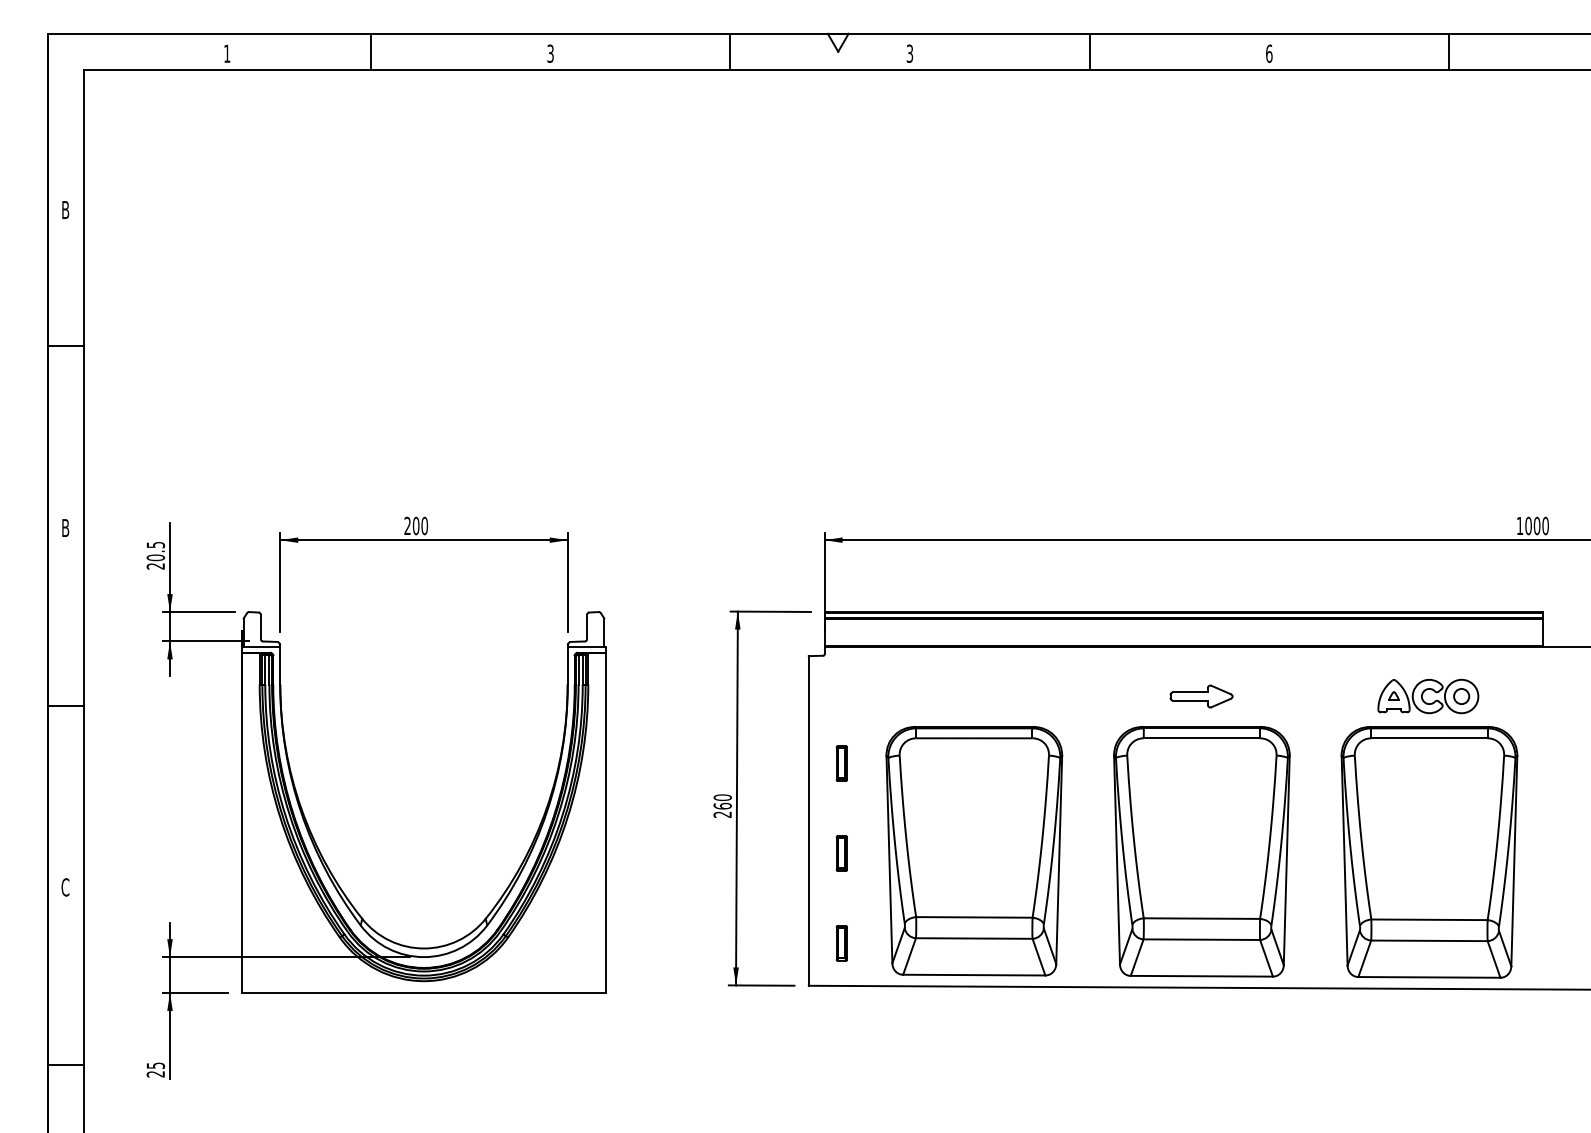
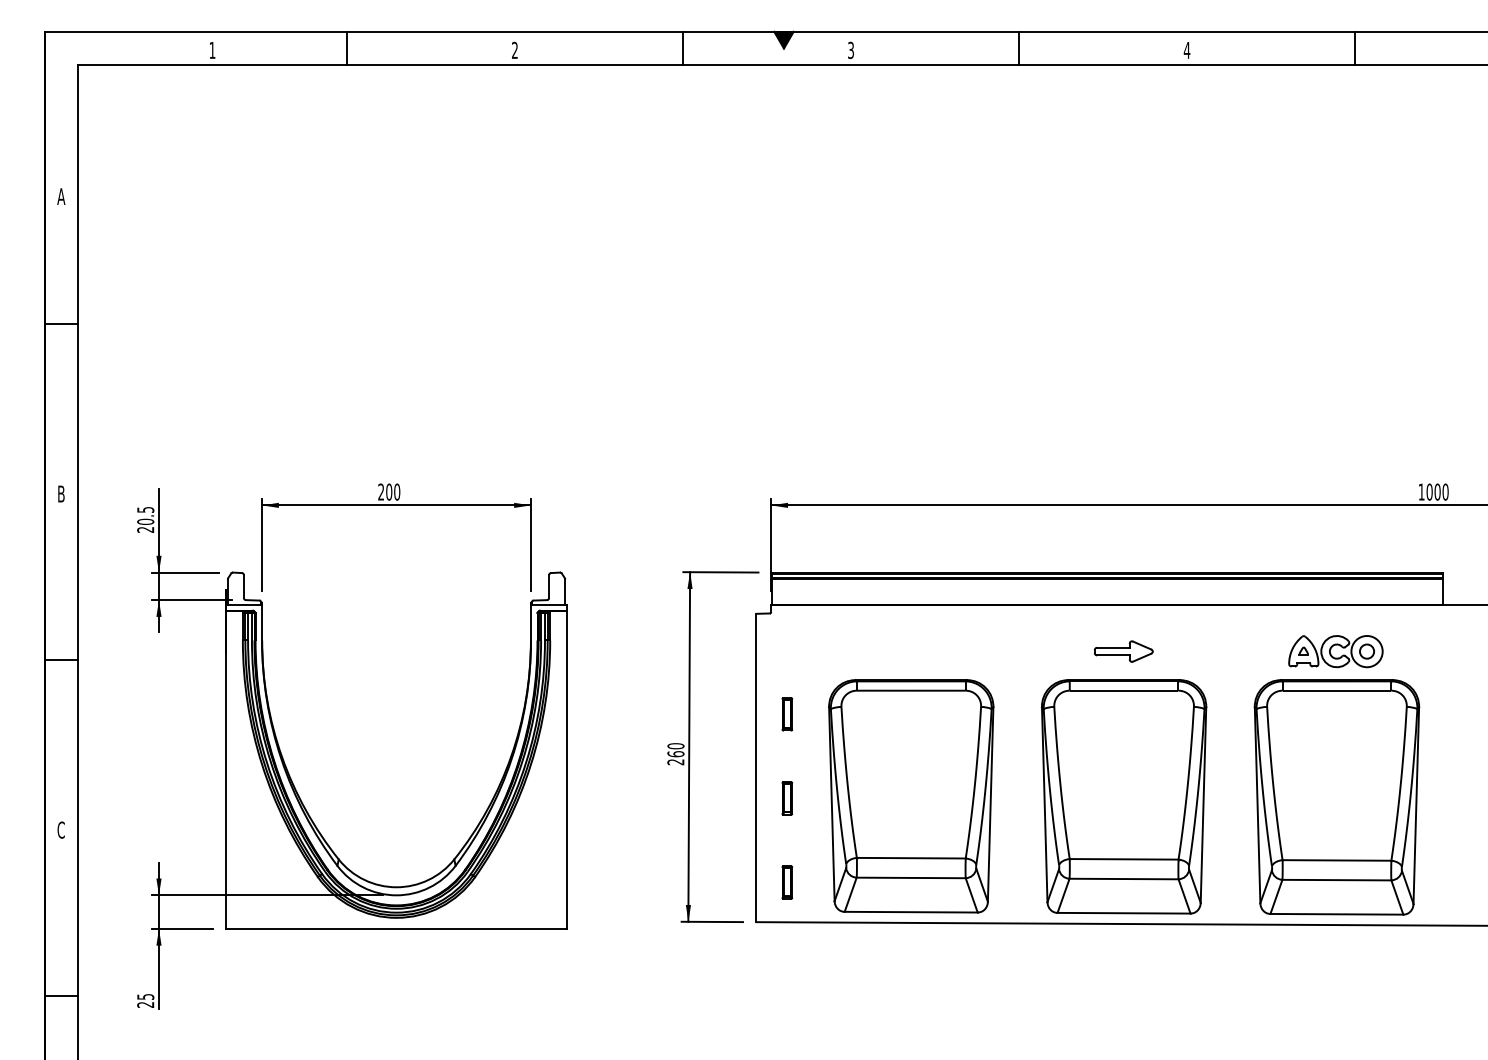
fill: (837, 42) -> (783, 39), added
text: (550, 53) -> (514, 50), 3 -> 2
text: (1268, 53) -> (1186, 50), 6 -> 4
text: (65, 209) -> (61, 196), B -> A

